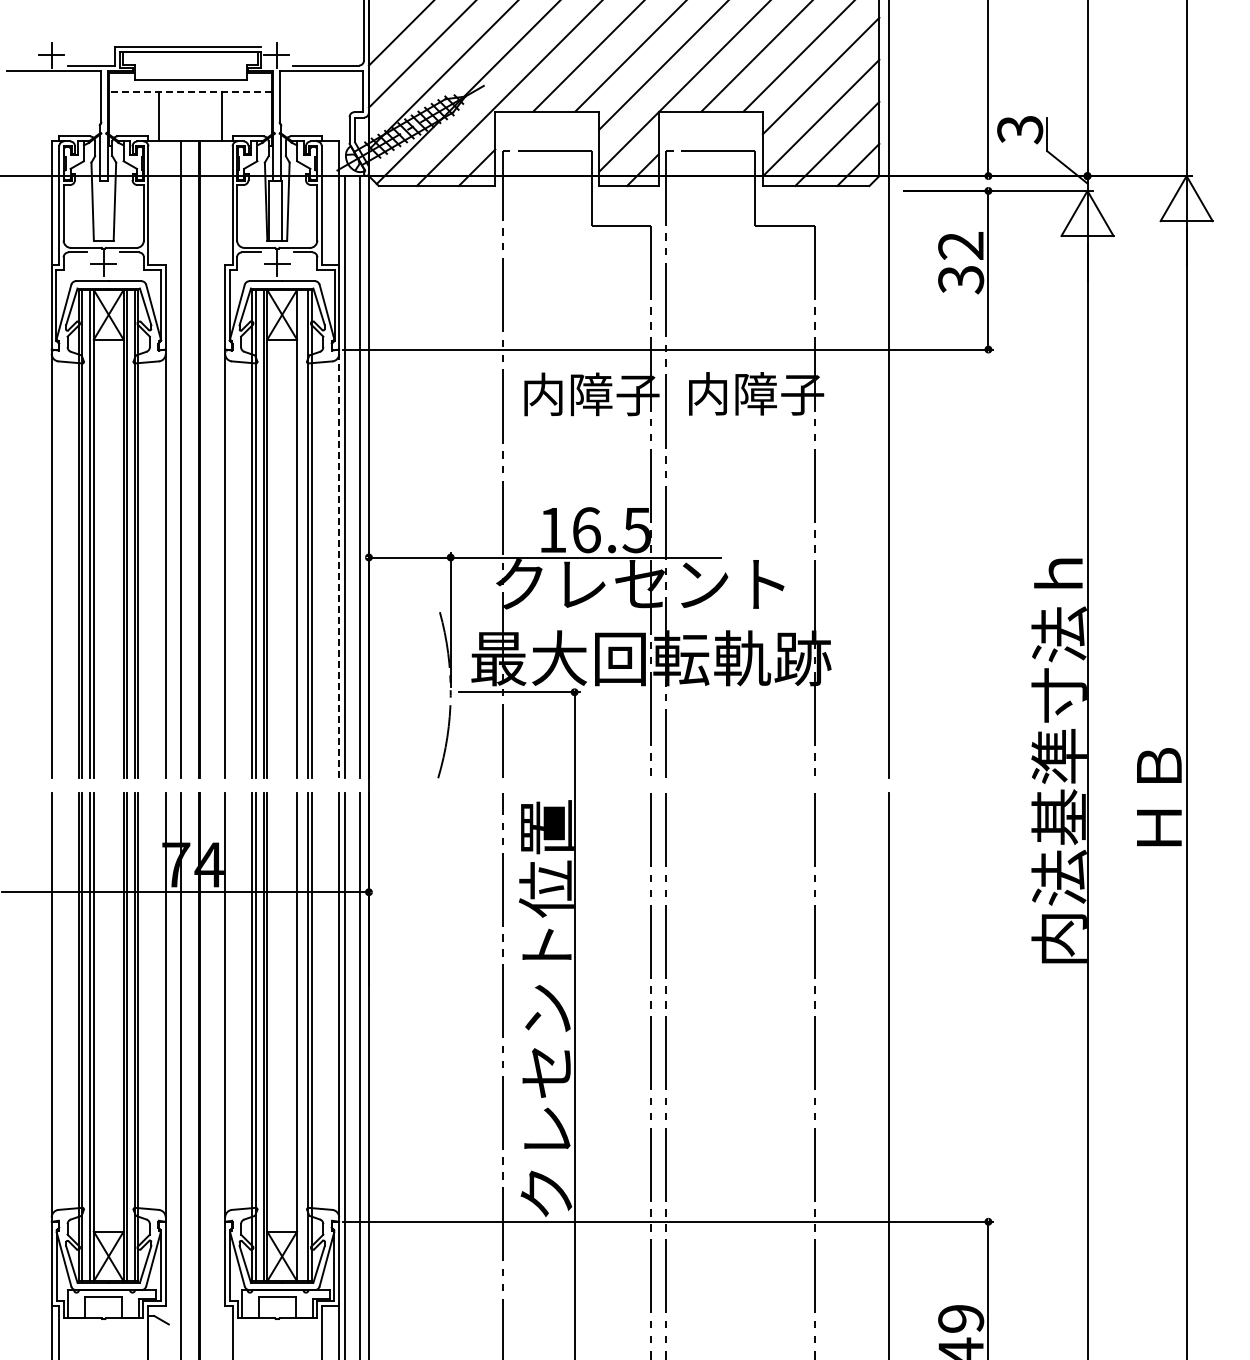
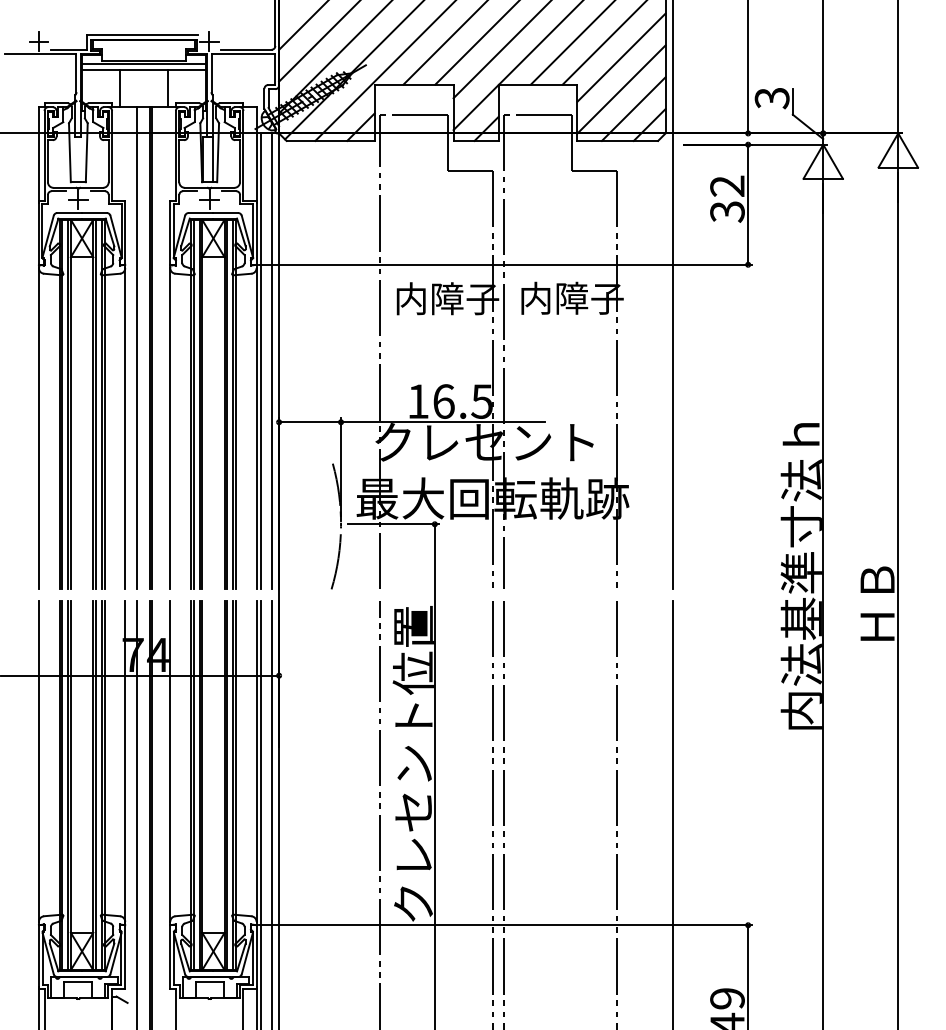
line: (190, 84) -> (143, 64), added
line: (190, 91) -> (143, 69), dashed -> solid
line: (300, 534) -> (227, 404), added
line: (339, 565) -> (256, 428), dashed -> solid
line: (300, 1037) -> (227, 785), added

